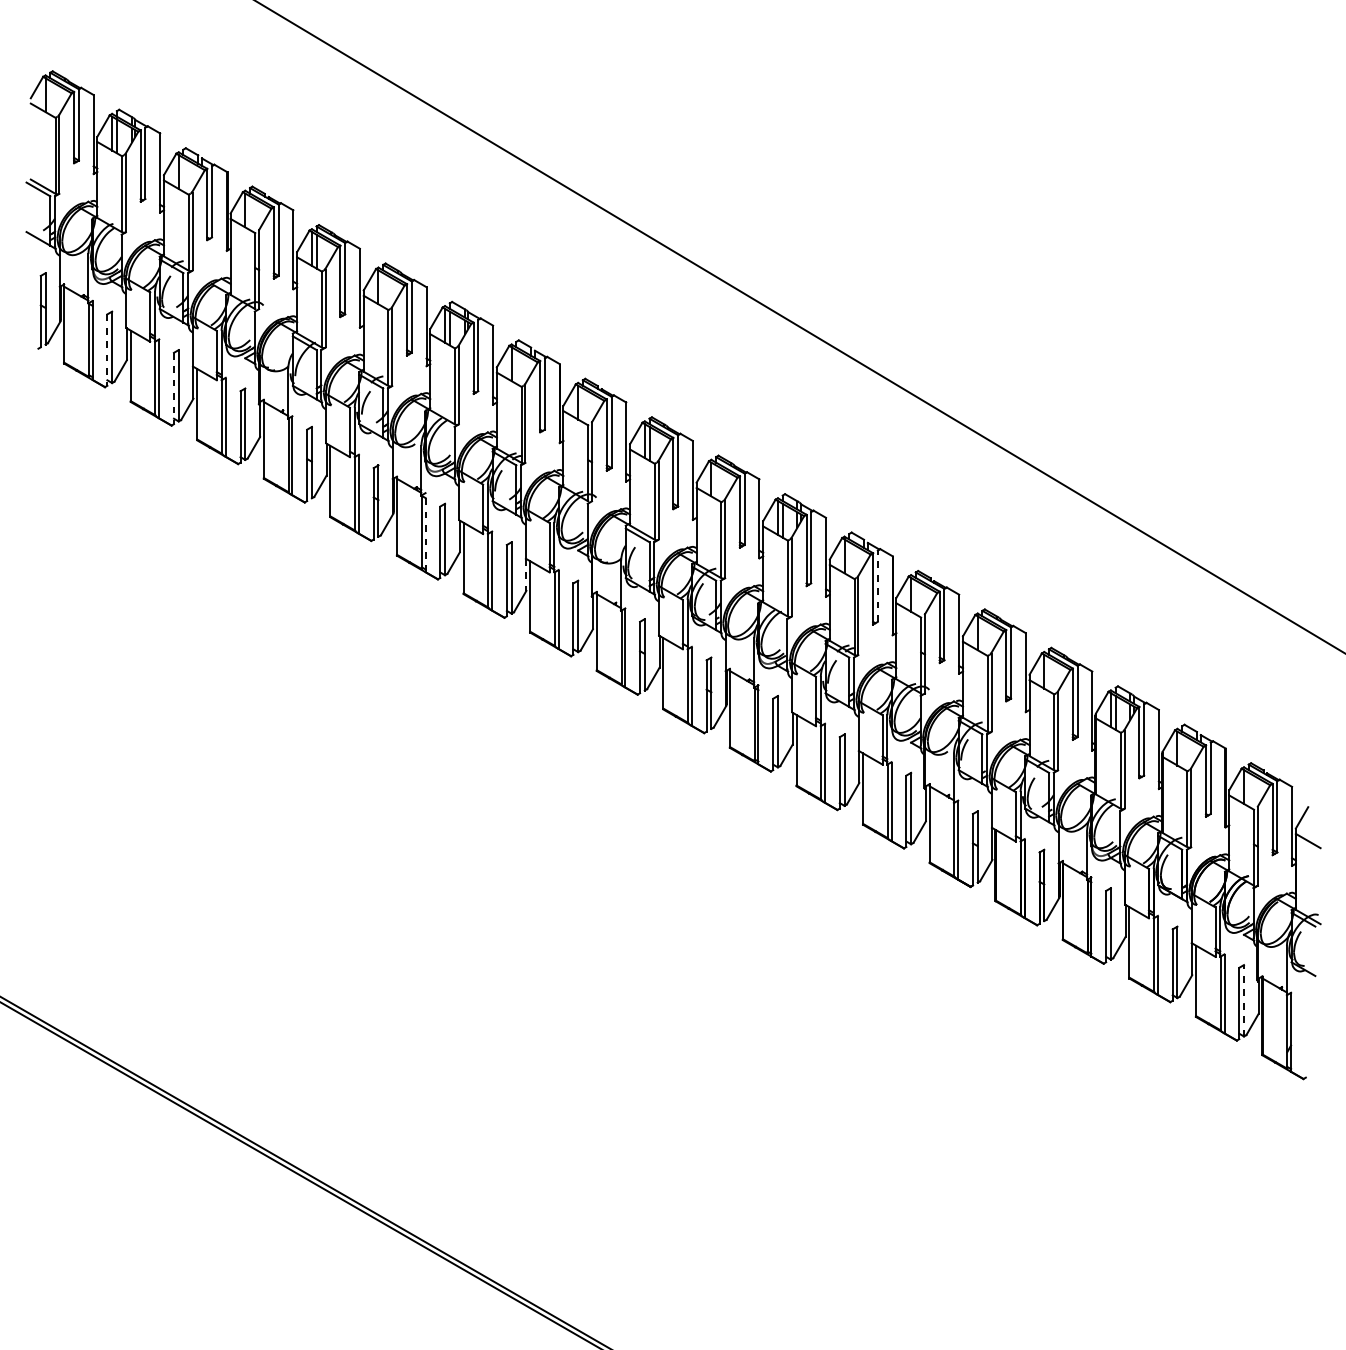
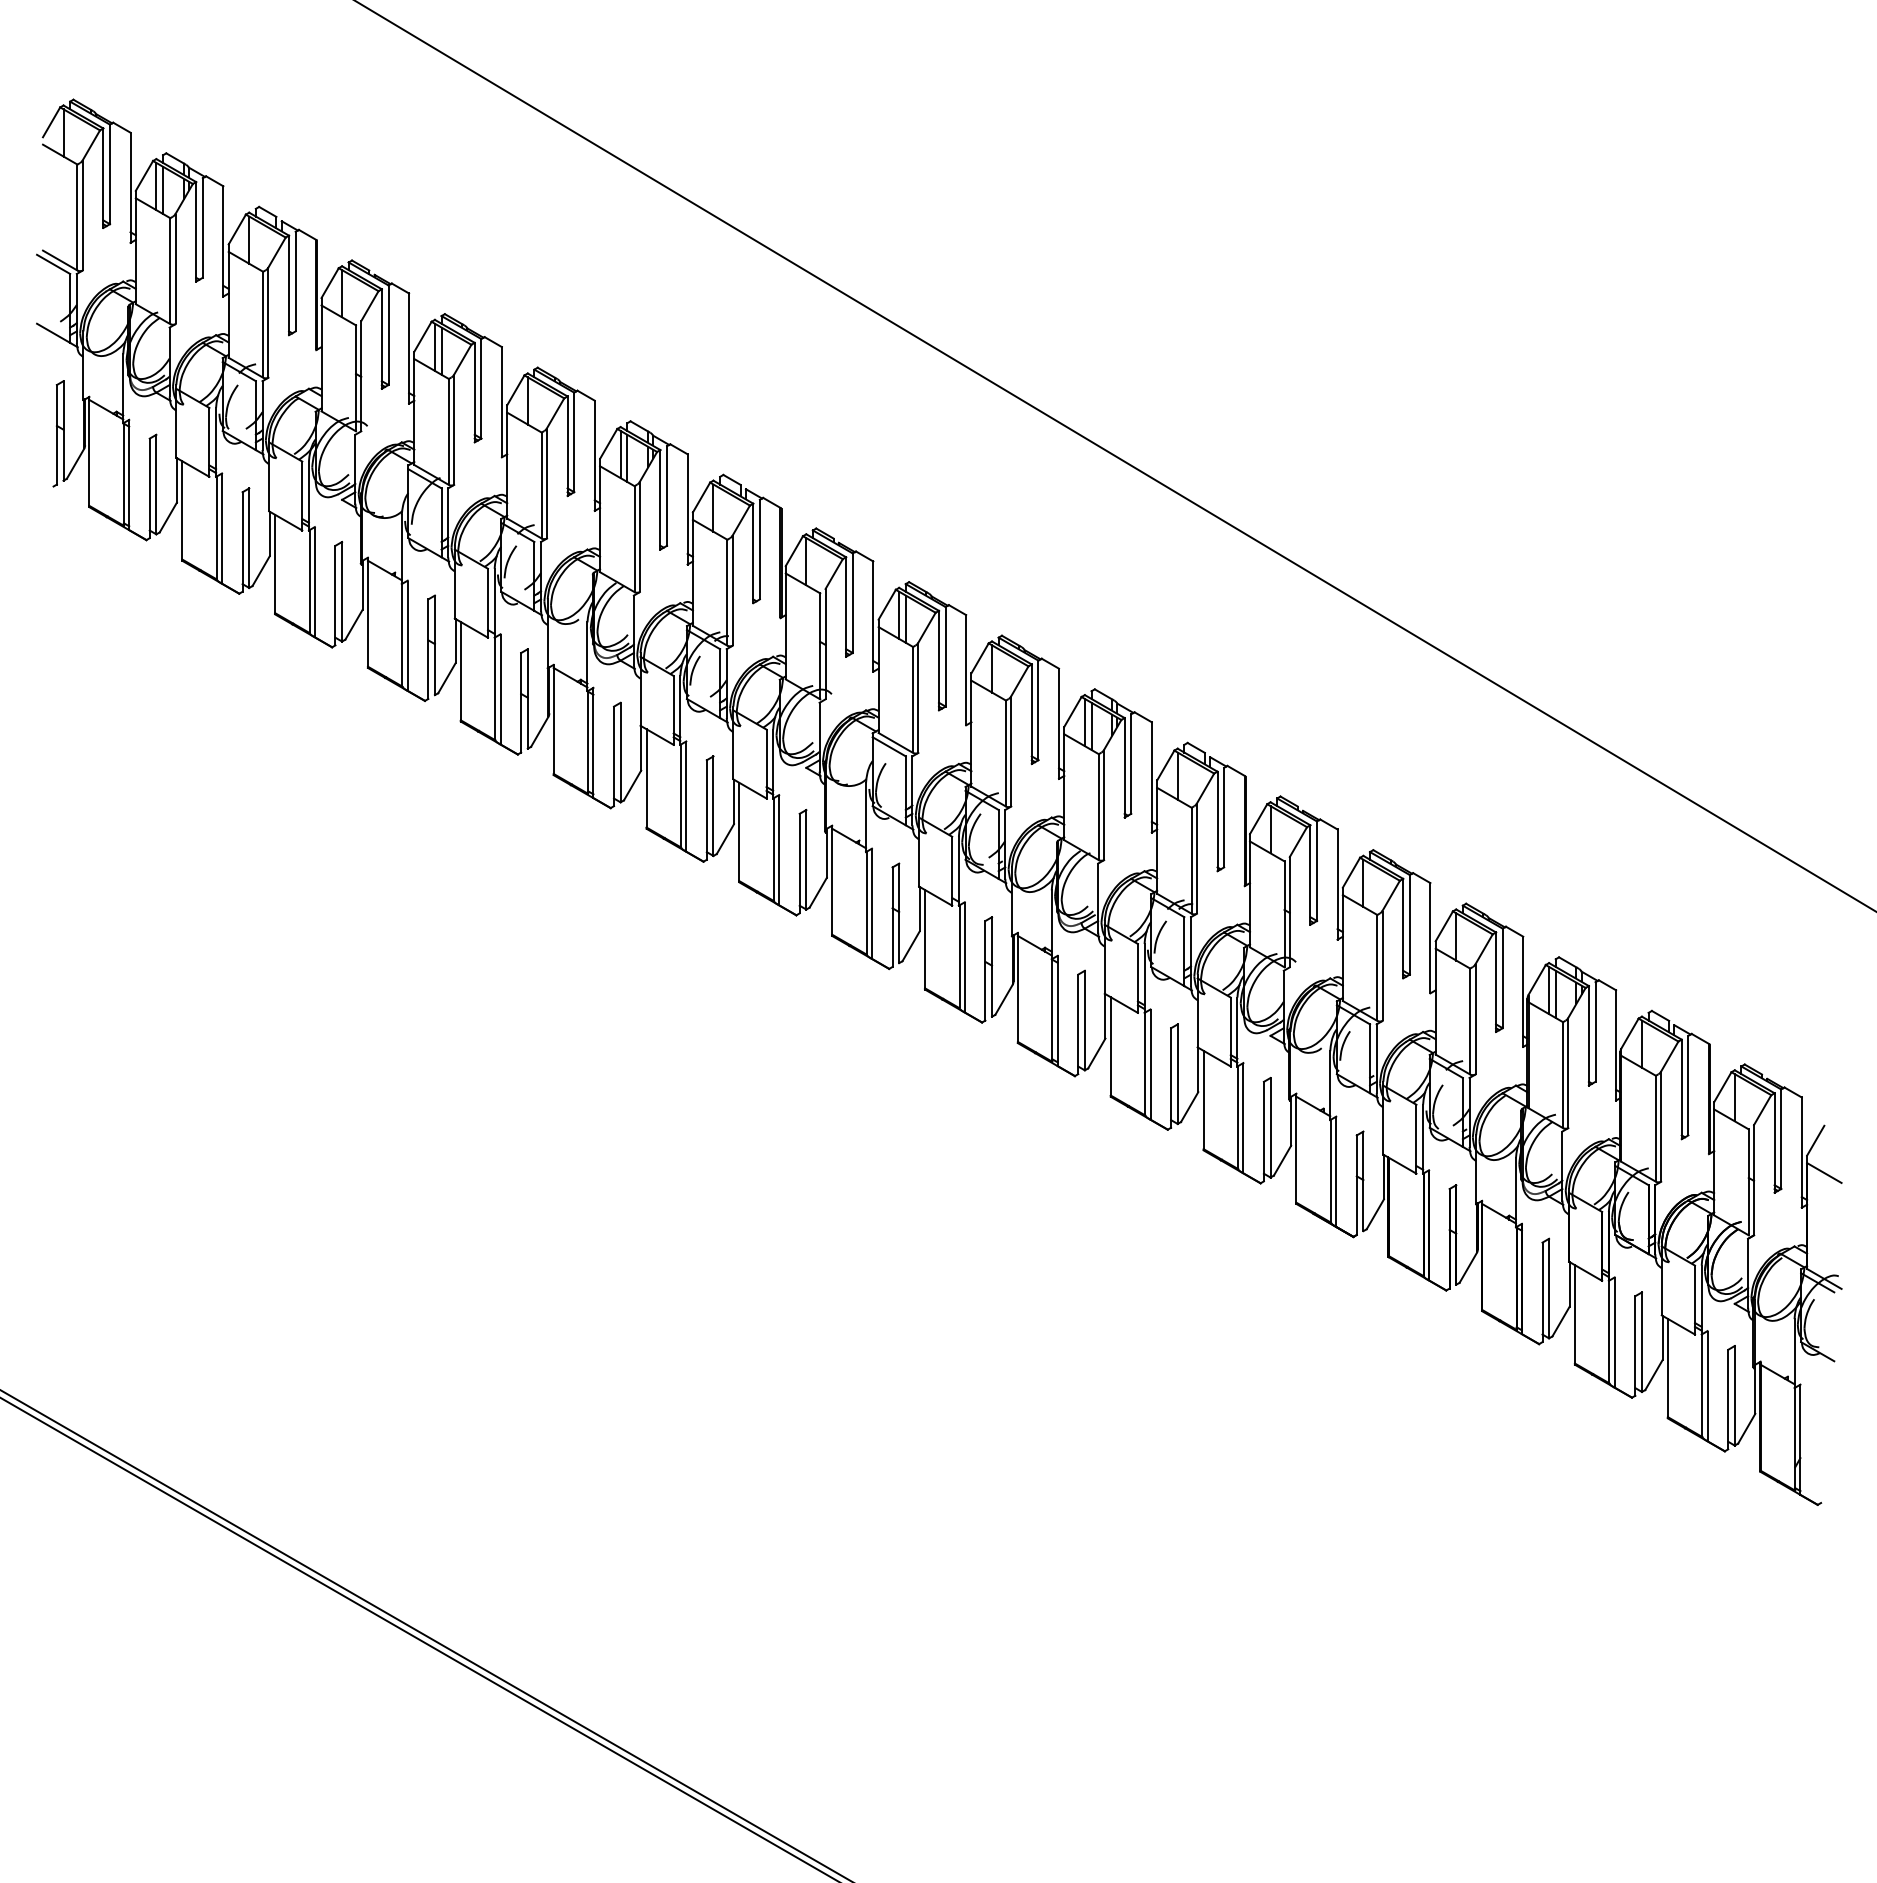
line: (107, 350) -> (149, 488), dashed -> solid
line: (173, 388) -> (242, 542), dashed -> solid
line: (425, 532) -> (593, 742), dashed -> solid
line: (526, 575) -> (734, 802), dashed -> solid
line: (878, 586) -> (1224, 817), dashed -> solid
line: (1243, 1000) -> (1734, 1395), dashed -> solid

